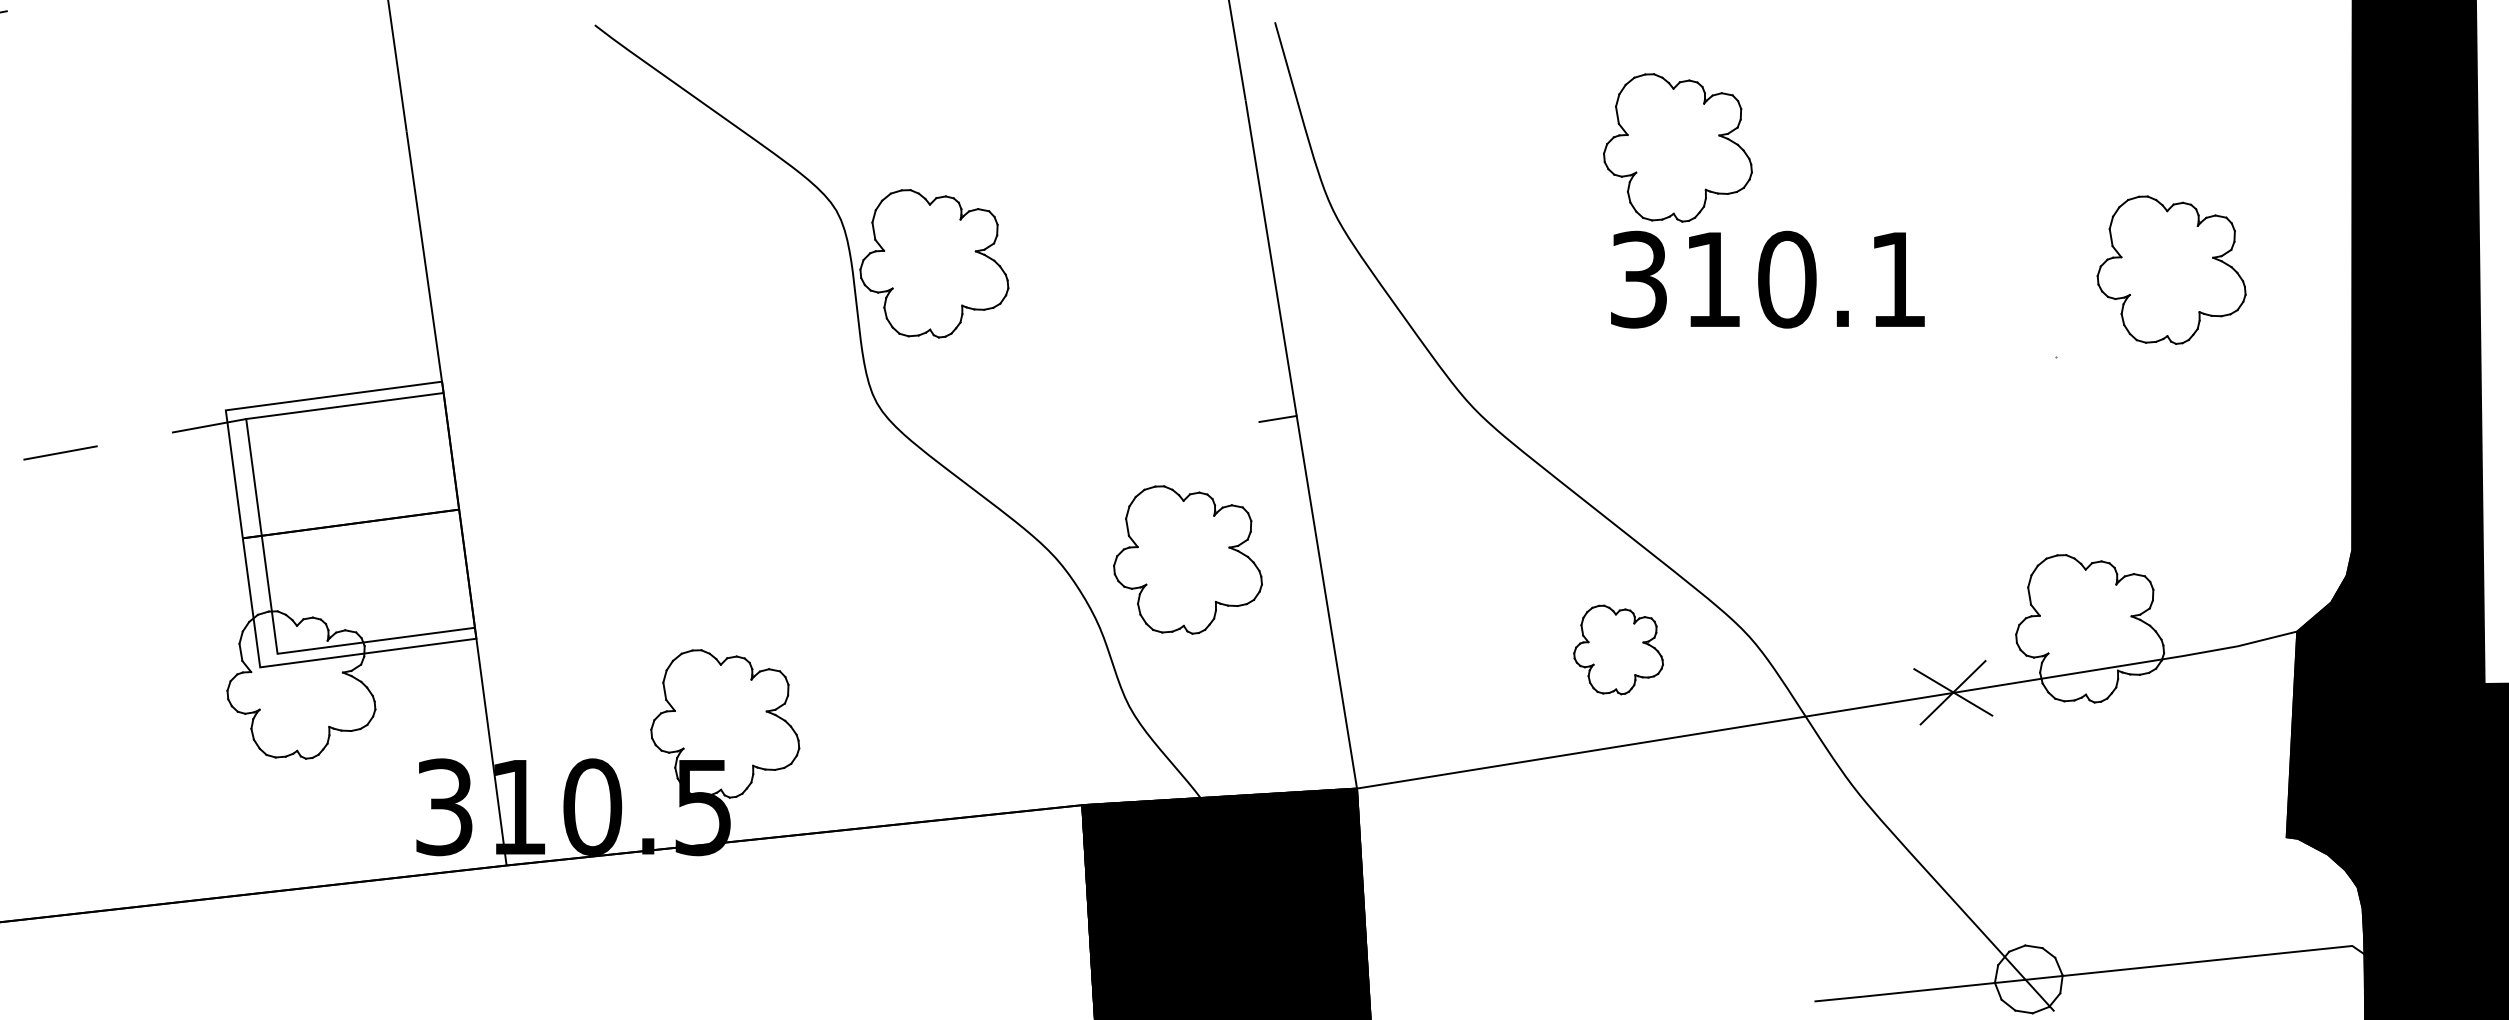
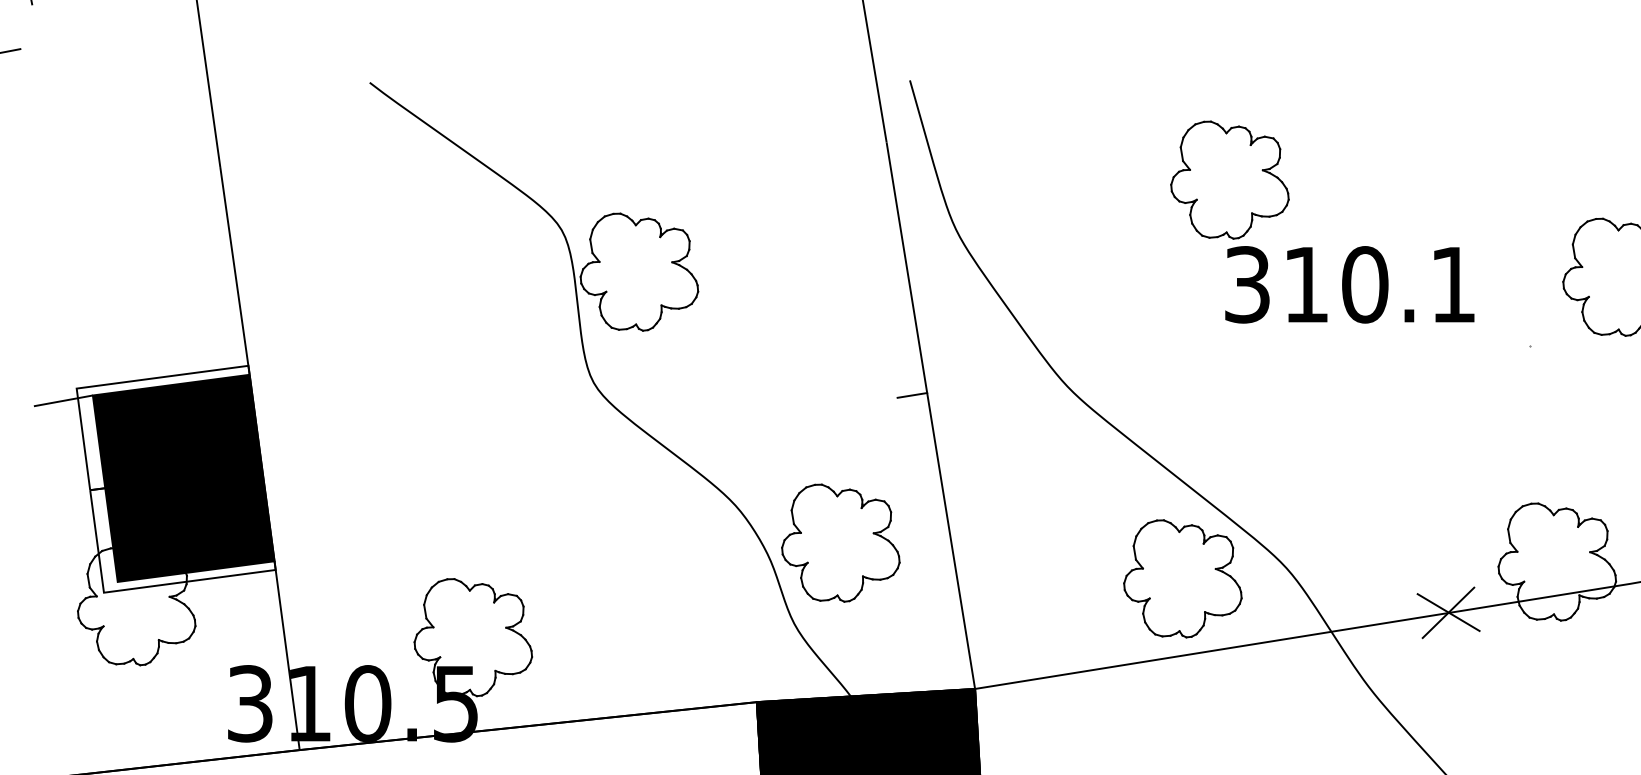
text: (1767, 279) -> (1349, 284), moved
fill: (360, 523) -> (183, 478), added
part: (1187, 559) -> (840, 542), moved
part: (1618, 649) -> (1182, 578), size x1.67

